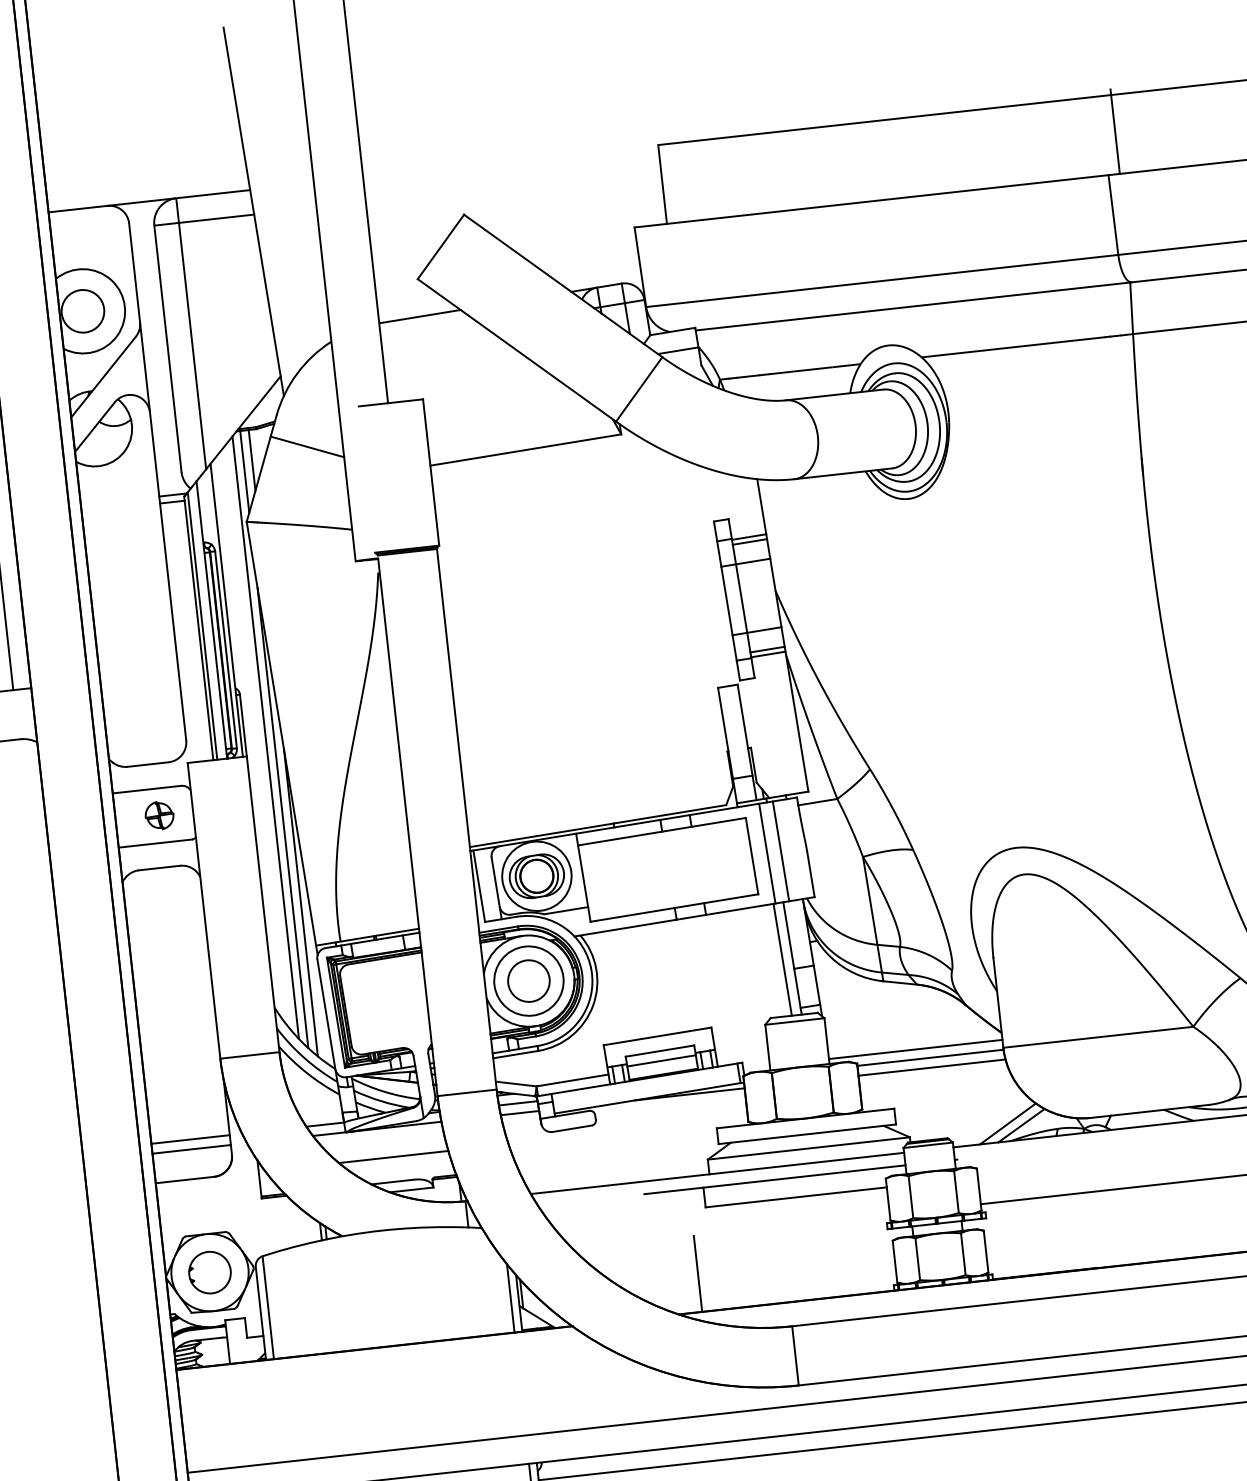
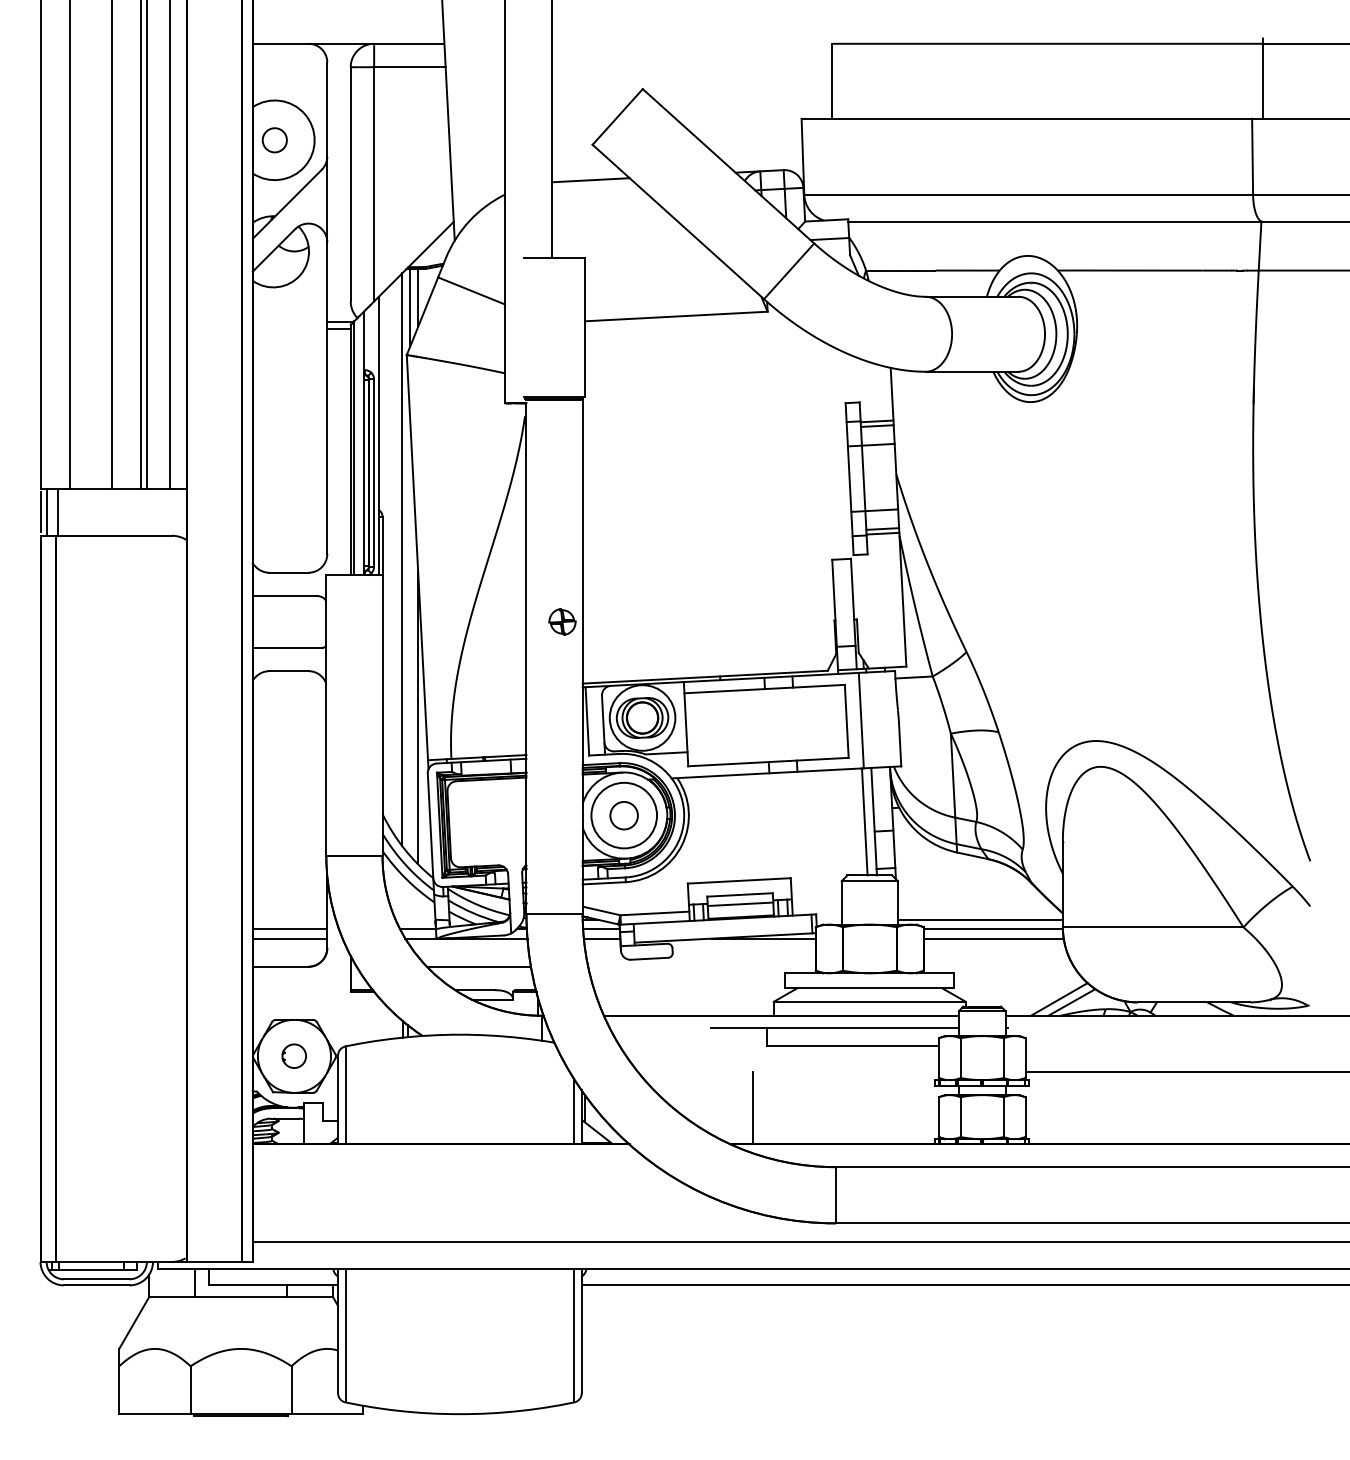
circle: (82, 311) -> (274, 140), size x0.6
part: (159, 815) -> (562, 621), moved
line: (283, 817) -> (410, 636), removed
line: (779, 851) -> (873, 719), removed
circle: (528, 981) -> (623, 815), size x0.7
part: (208, 1271) -> (293, 1055), size x0.6

